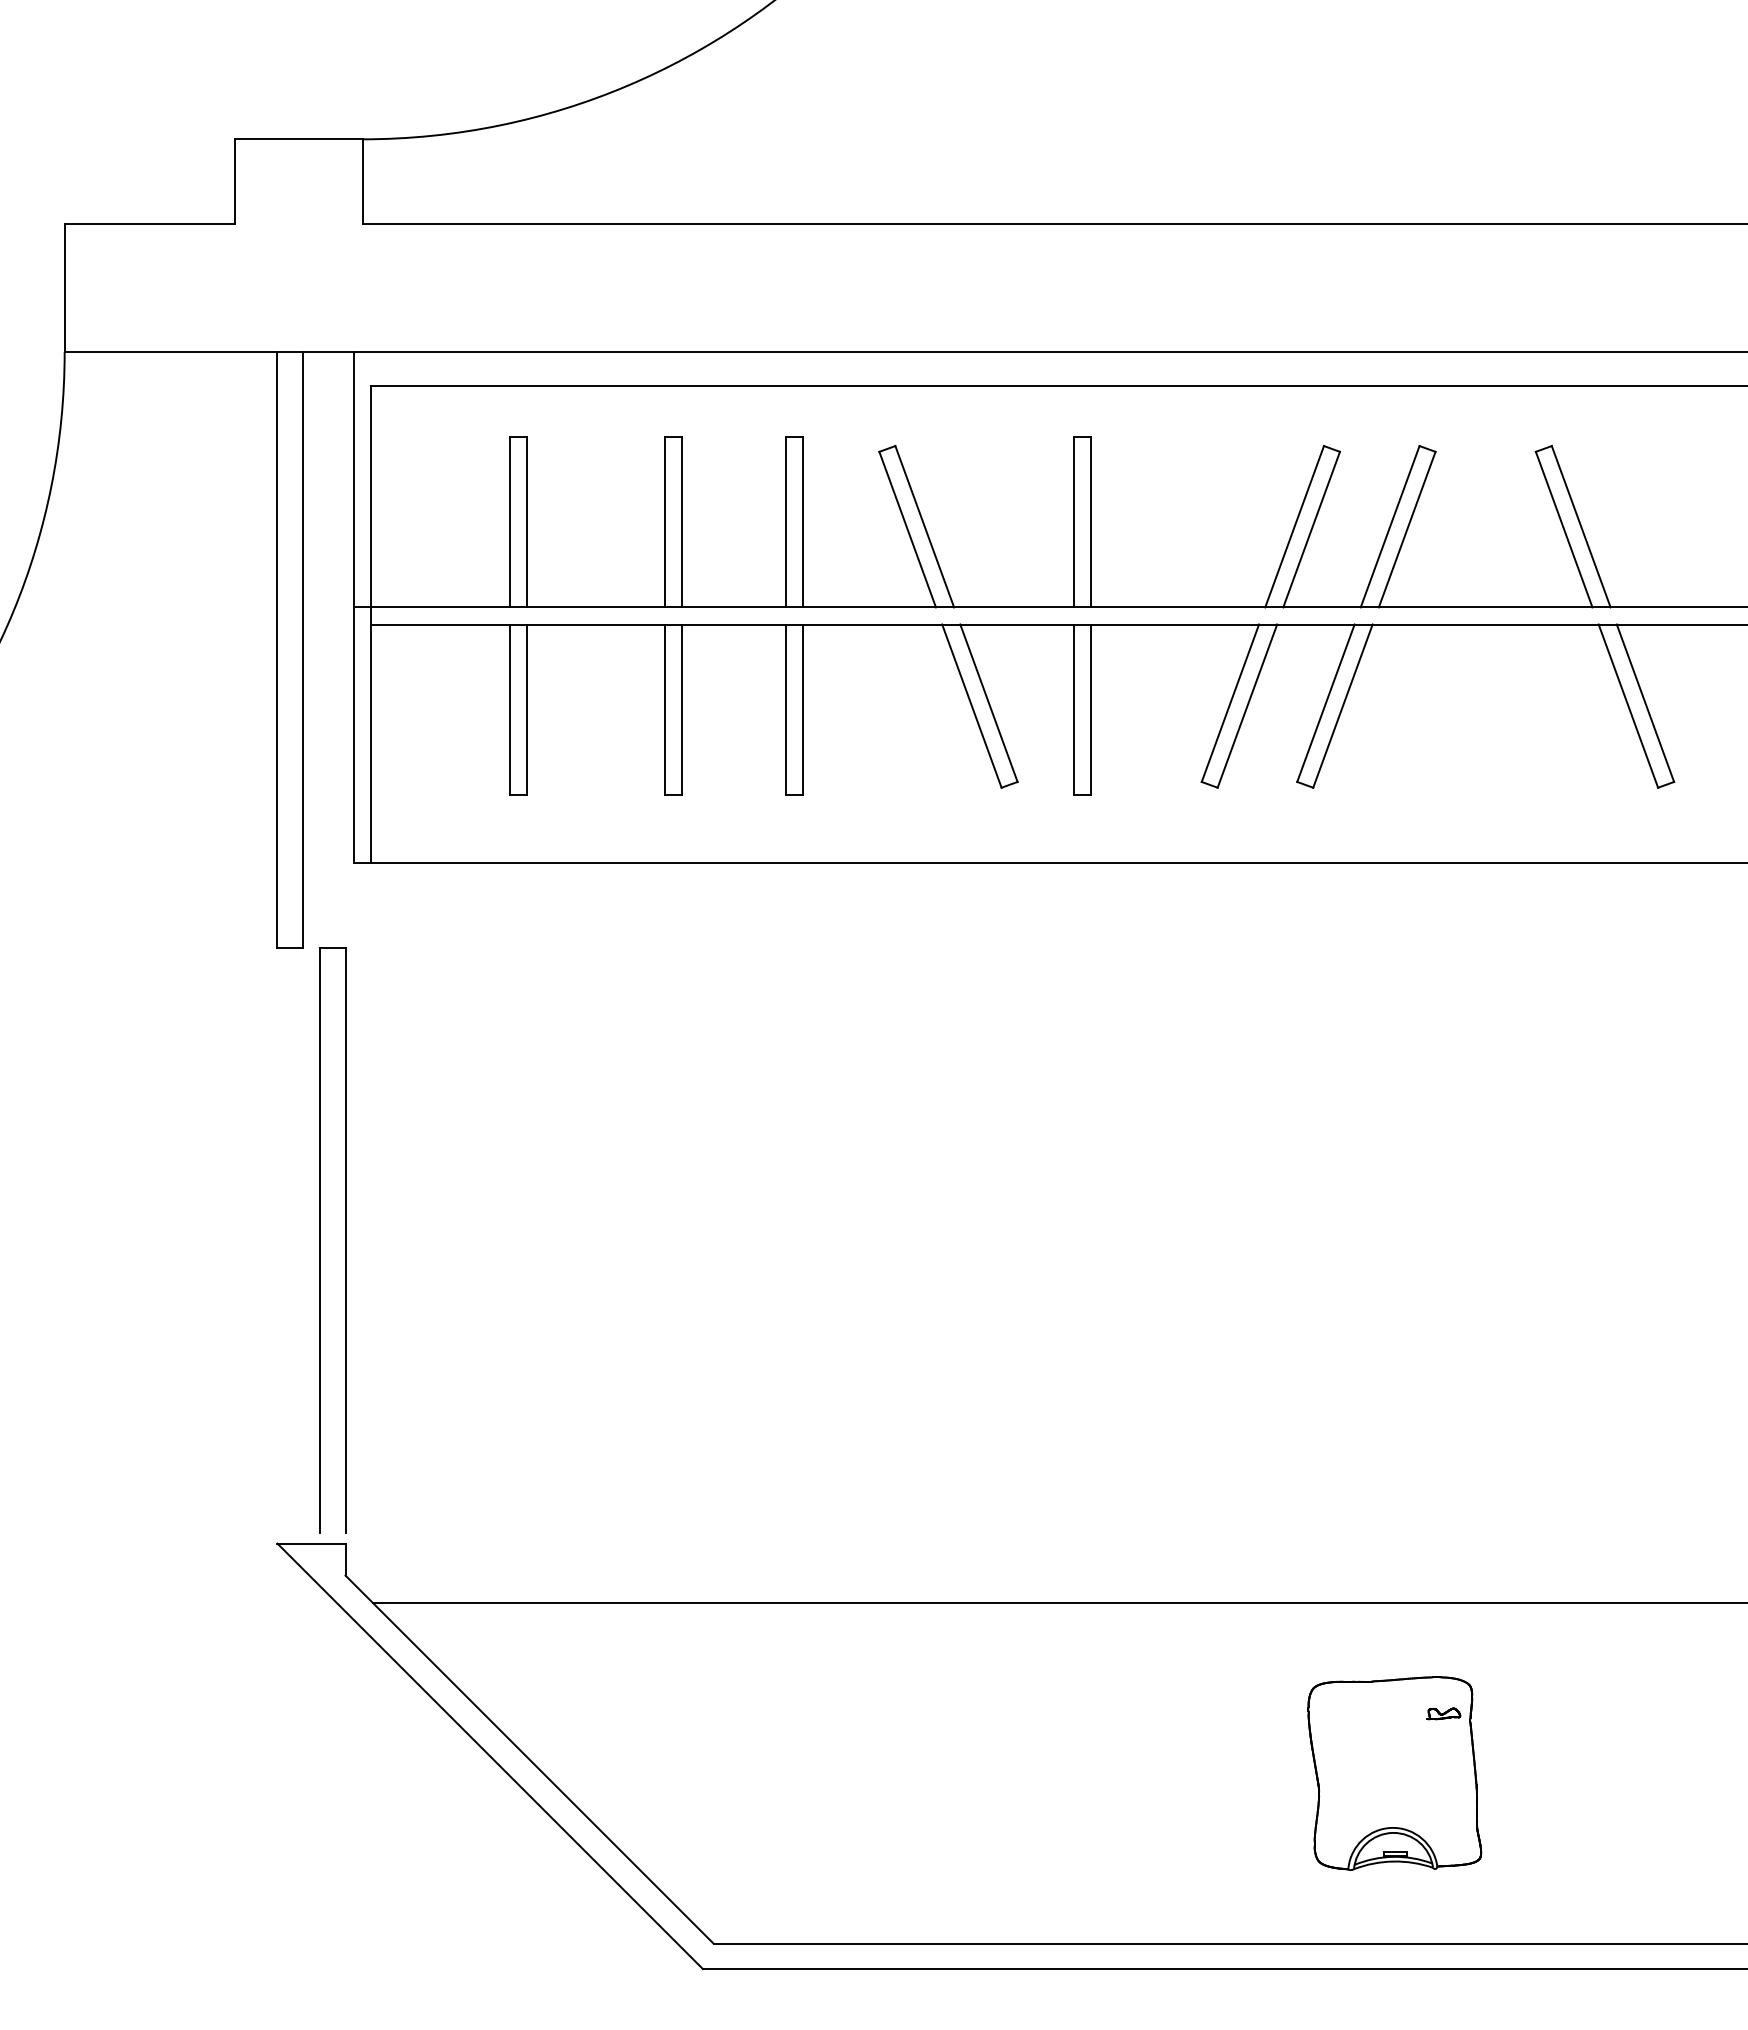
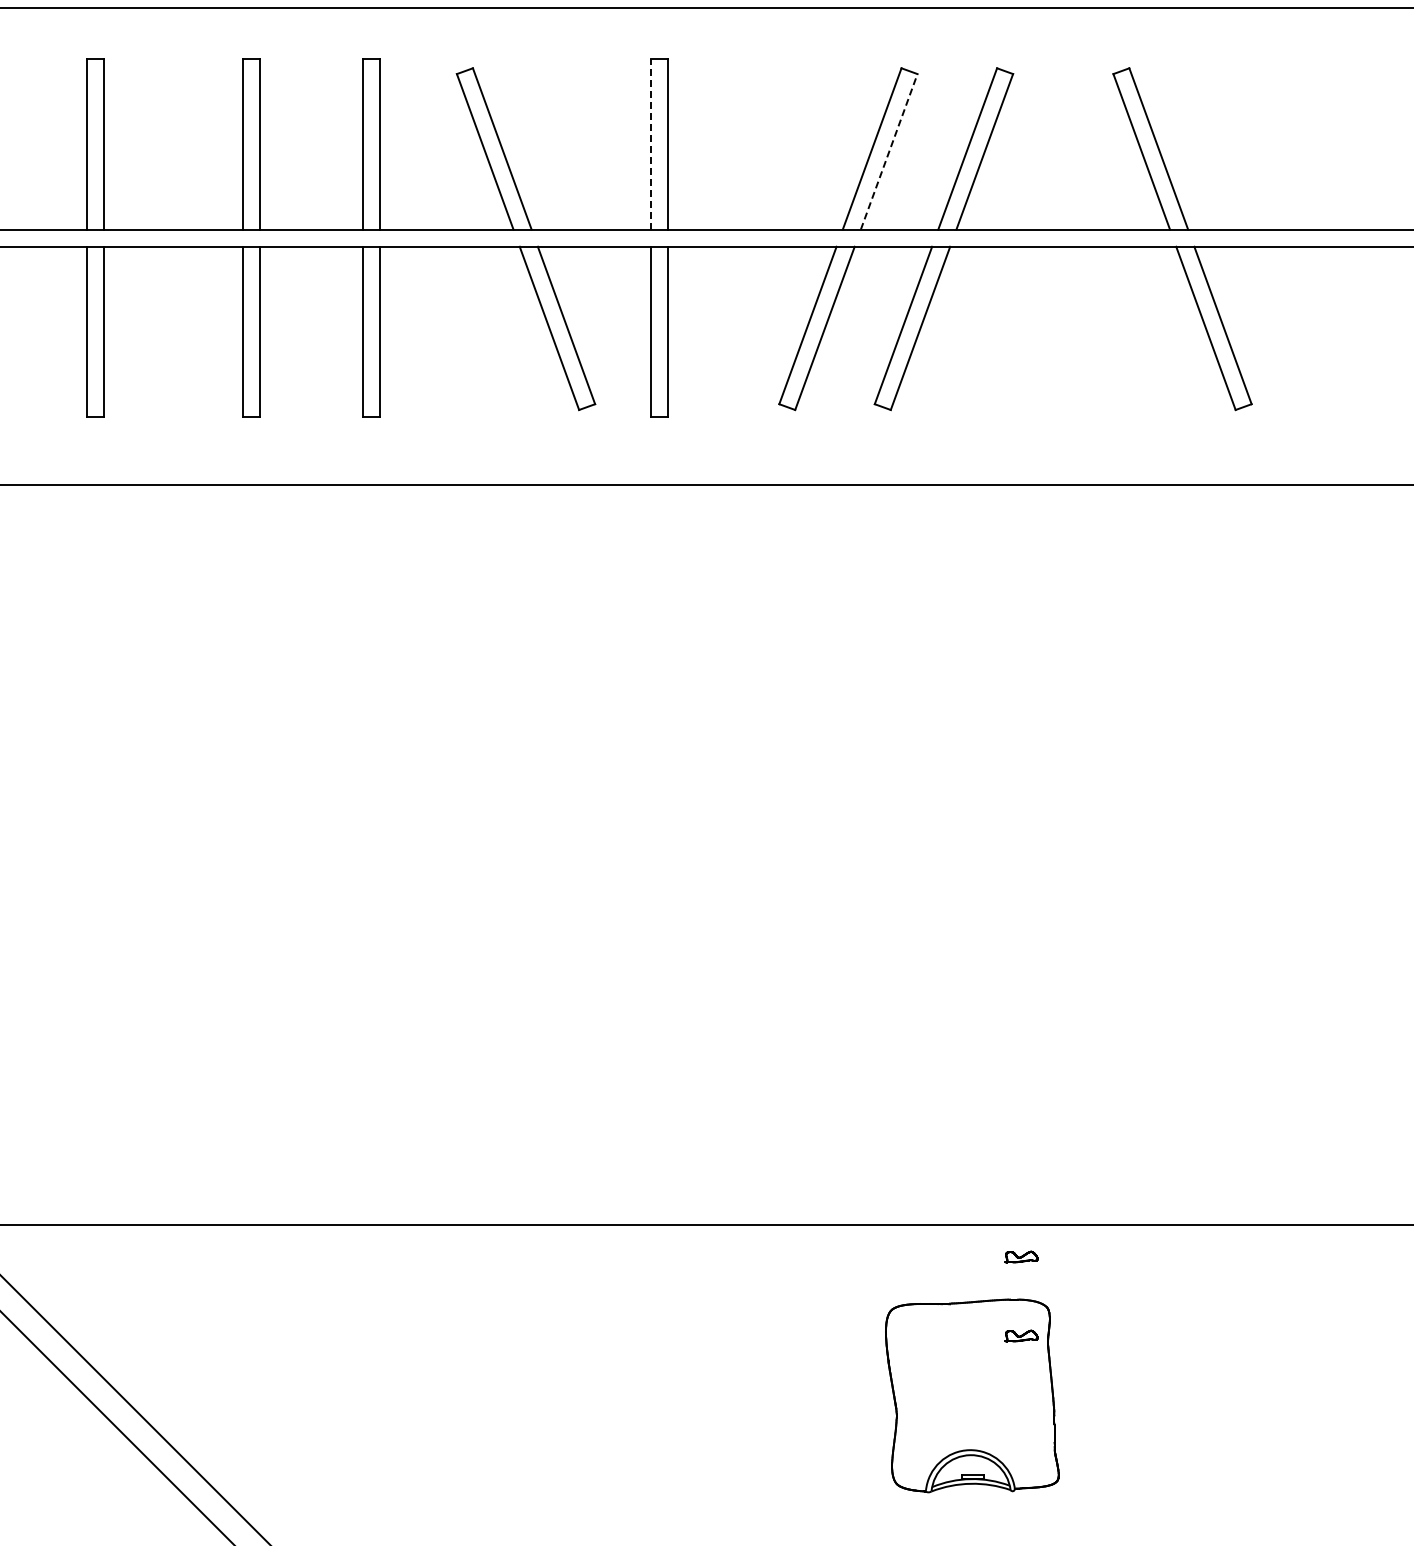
line: (1073, 521) -> (651, 143), solid -> dashed
line: (1311, 529) -> (889, 151), solid -> dashed
part: (1443, 1634) -> (1021, 1256), added

